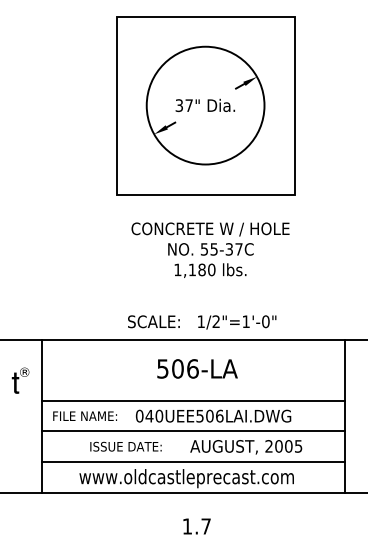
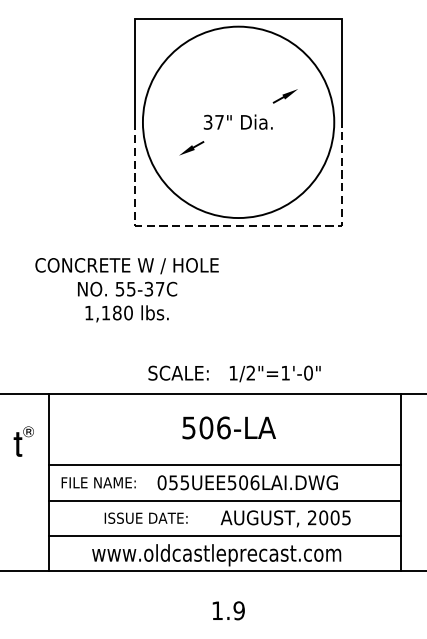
circle: (205, 105) -> (238, 122), size x1.4
line: (206, 194) -> (239, 225), solid -> dashed
text: (210, 249) -> (127, 289), moved
text: (154, 415) -> (179, 481), 040UEE506LAI.DWG -> 055UEE506LAI.DWG
text: (205, 526) -> (238, 610), 1.7 -> 1.9

